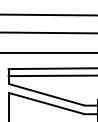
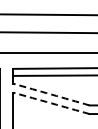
arc: (46, 94) -> (51, 94), solid -> dashed
arc: (46, 103) -> (51, 103), solid -> dashed

